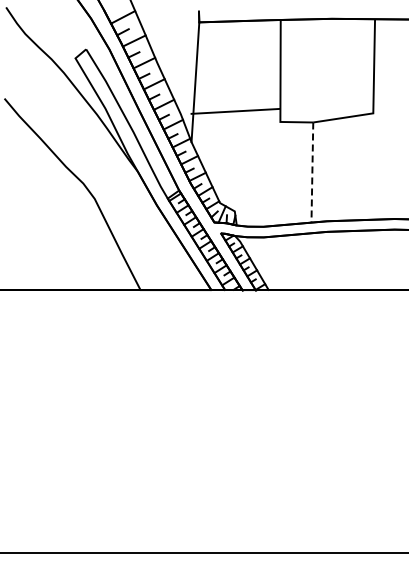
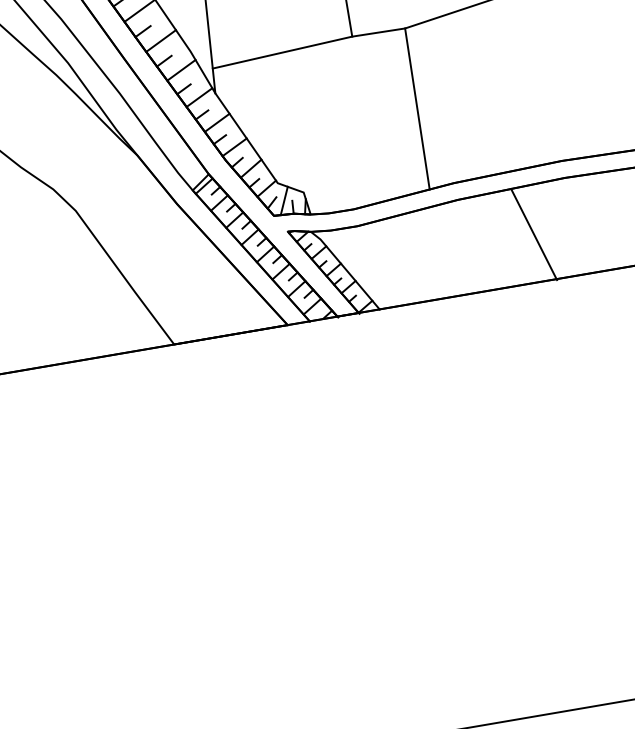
line: (235, 110) -> (282, 51), moved
line: (312, 173) -> (417, 110), dashed -> solid
line: (369, 260) -> (533, 234), added

